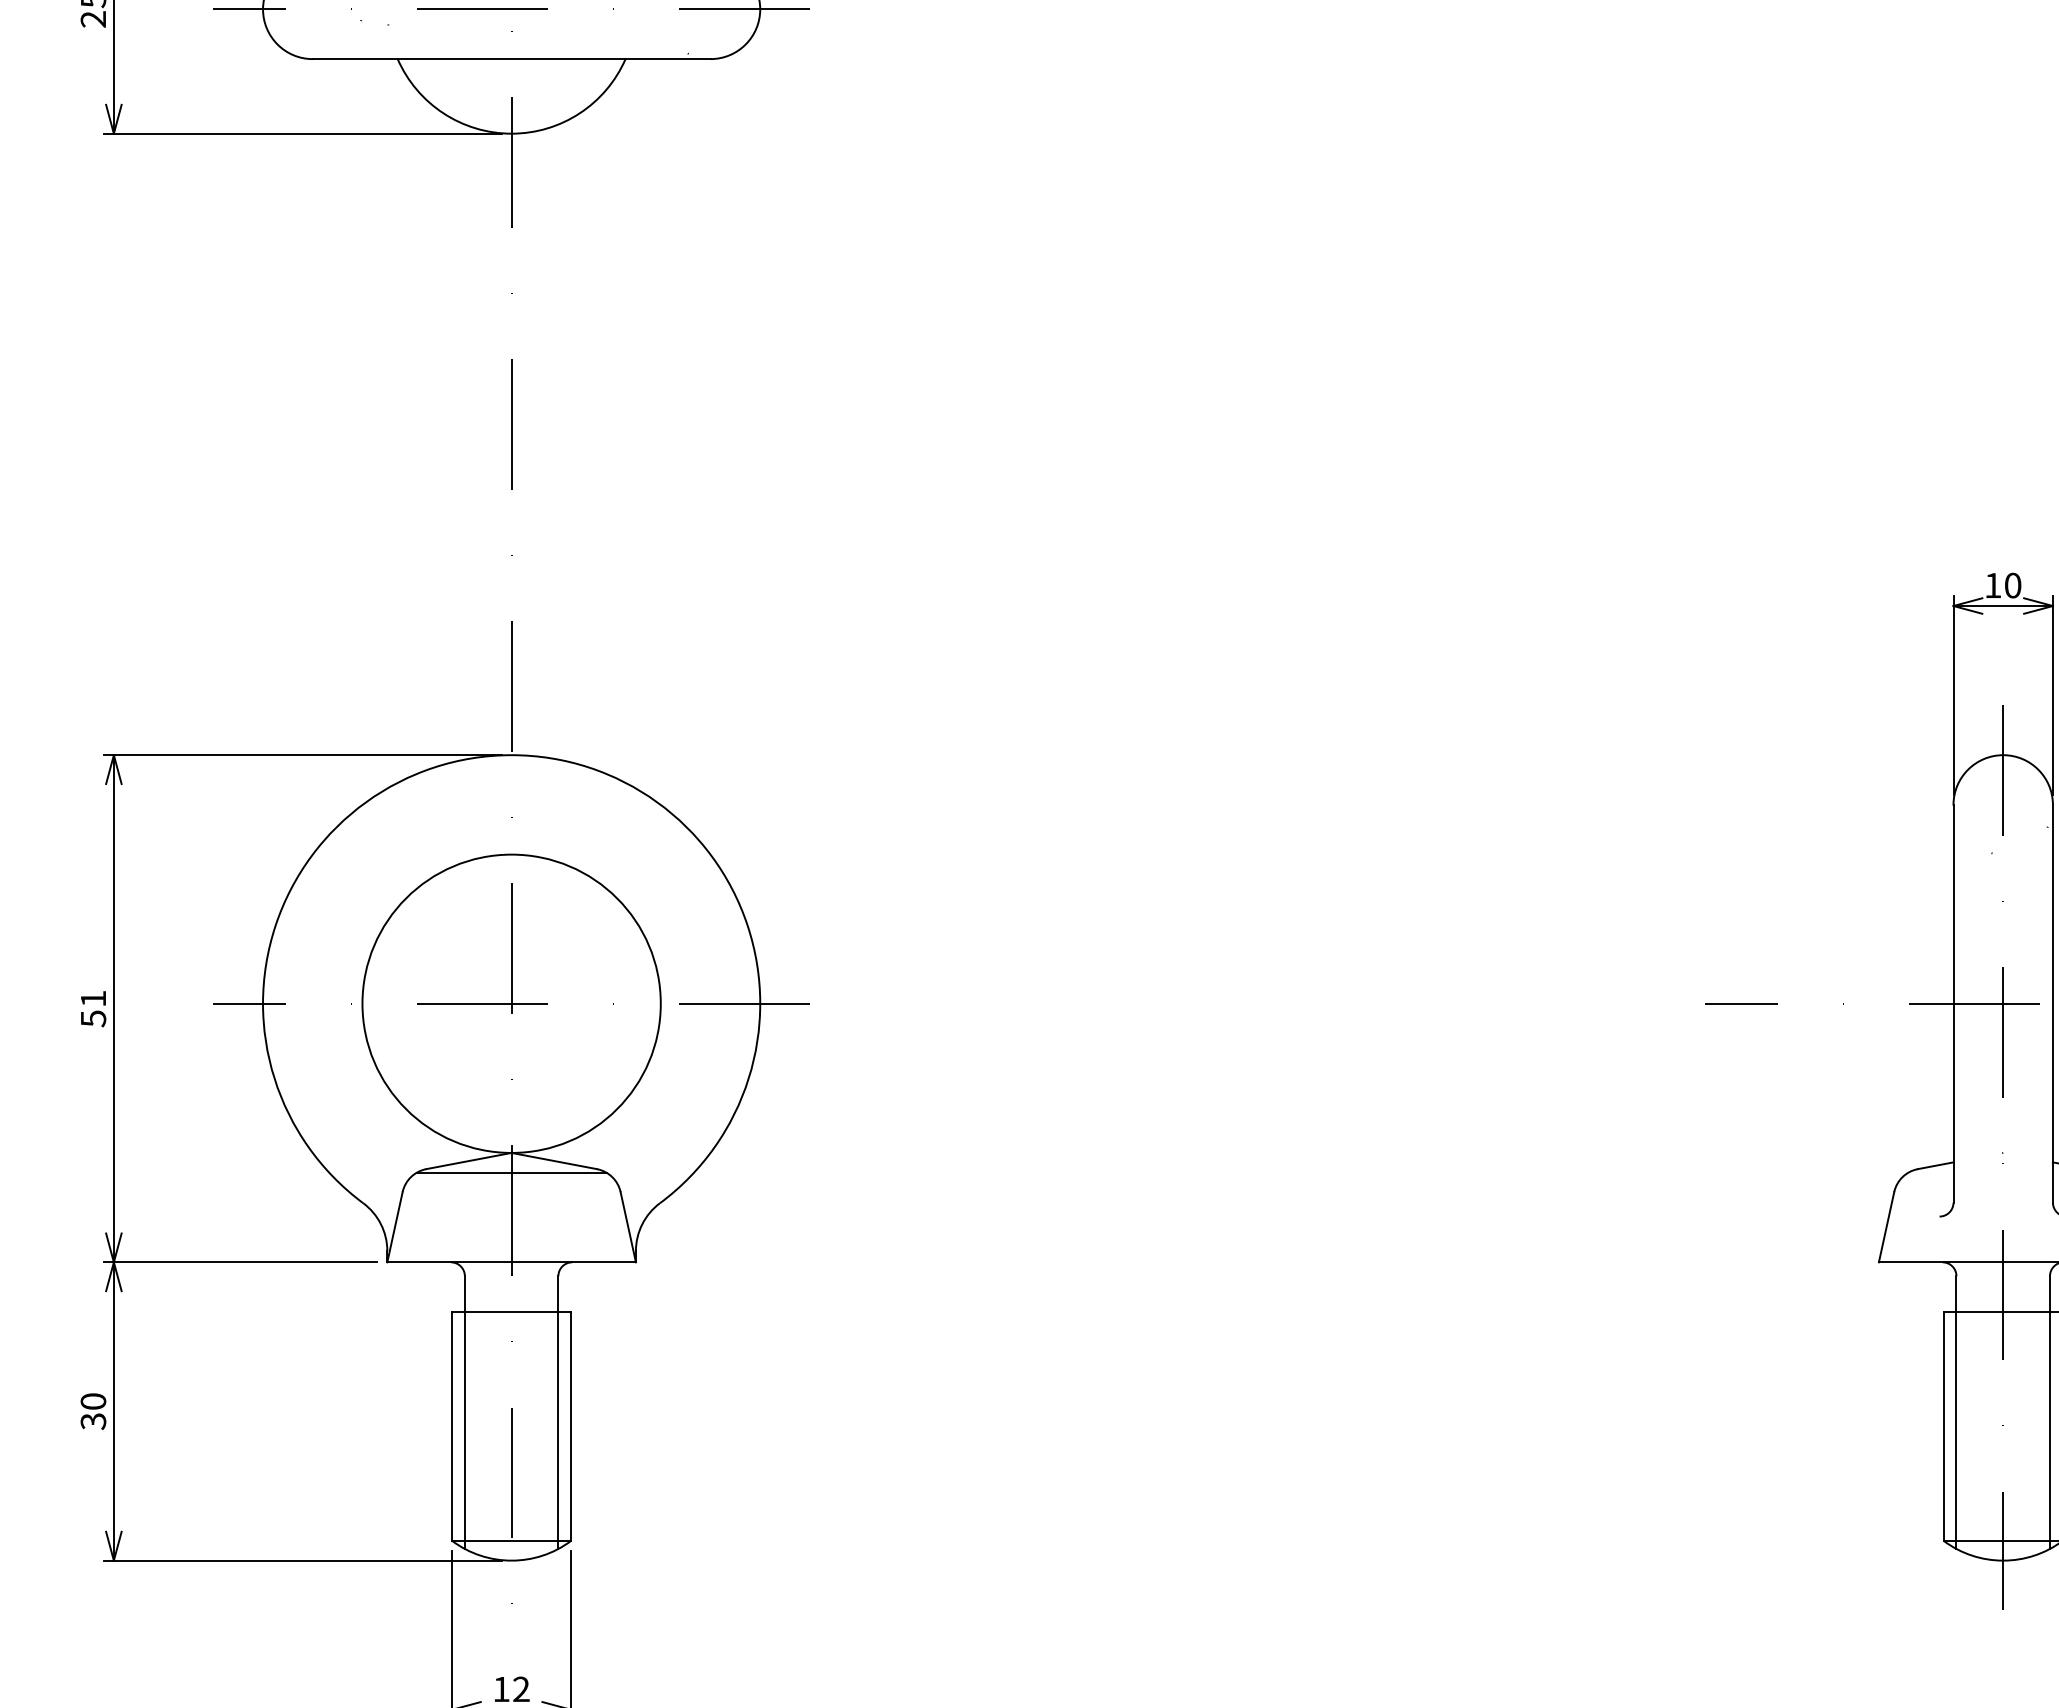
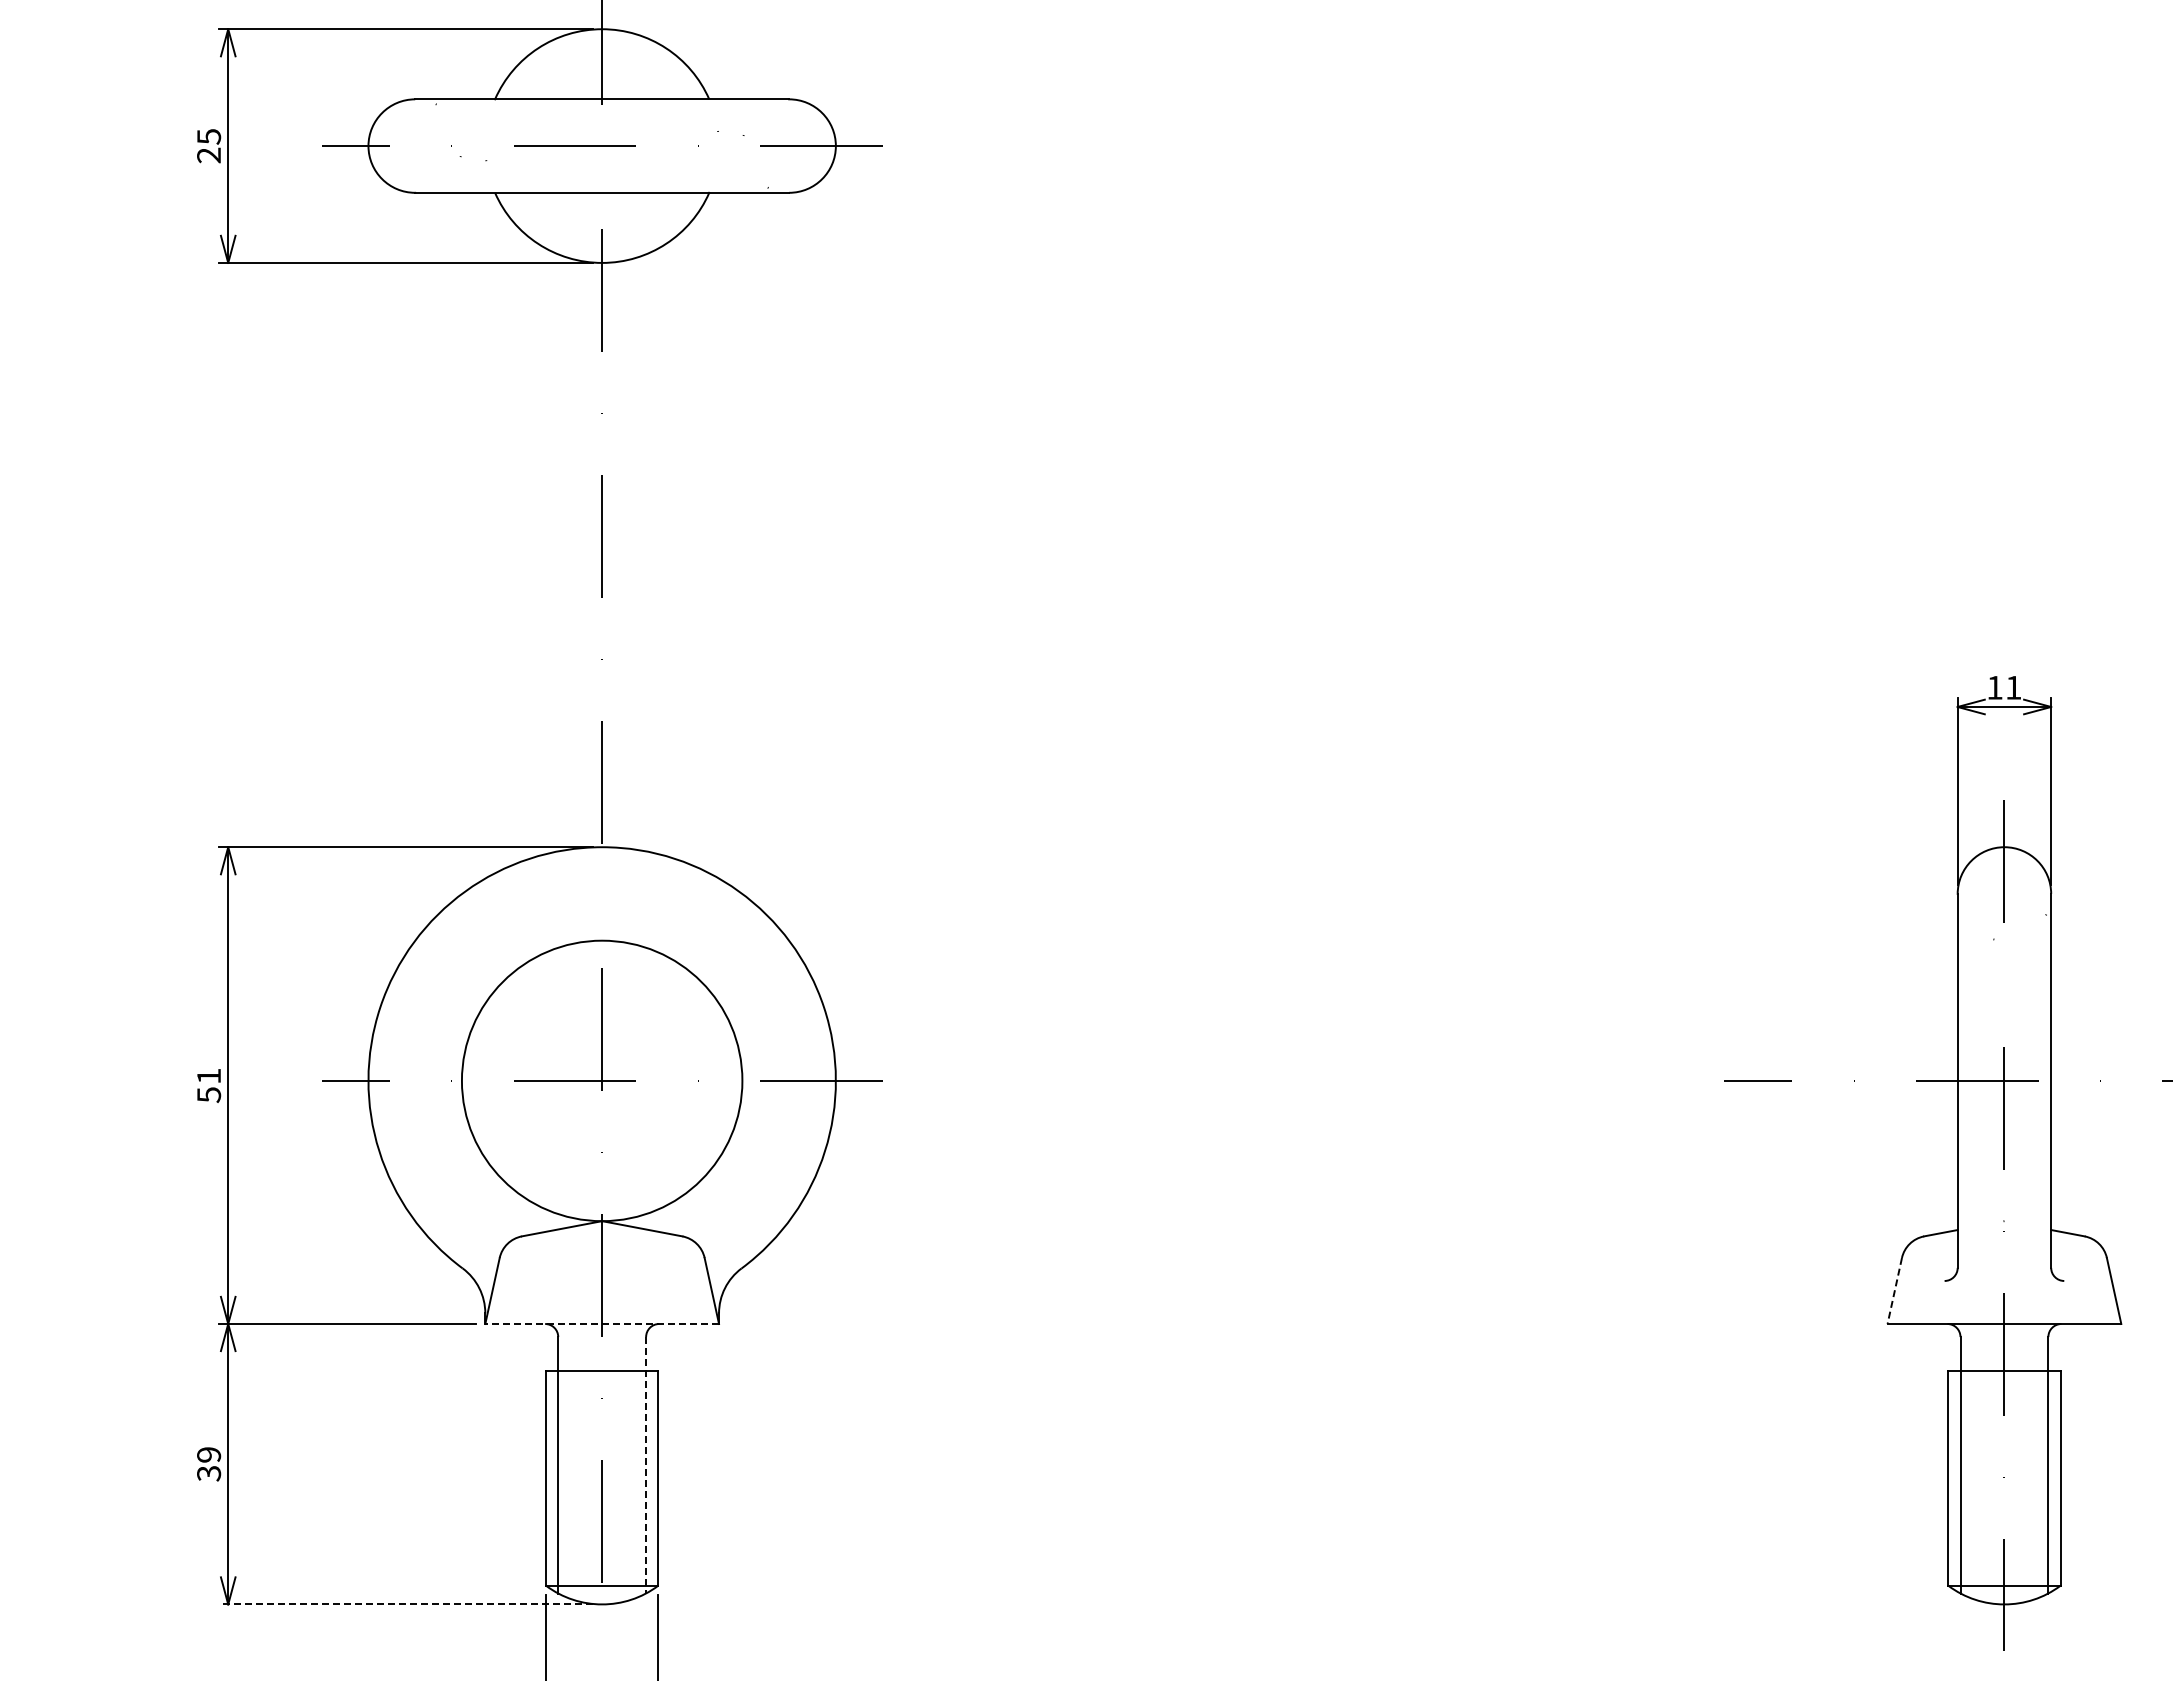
text: (2012, 585) -> (2013, 687), 10 -> 11
line: (510, 1172) -> (601, 1239), removed
line: (1886, 1226) -> (1894, 1290), solid -> dashed
line: (511, 1261) -> (602, 1323), solid -> dashed
text: (93, 1401) -> (209, 1454), 30 -> 39
line: (558, 1412) -> (646, 1465), solid -> dashed
line: (302, 1560) -> (405, 1604), solid -> dashed

